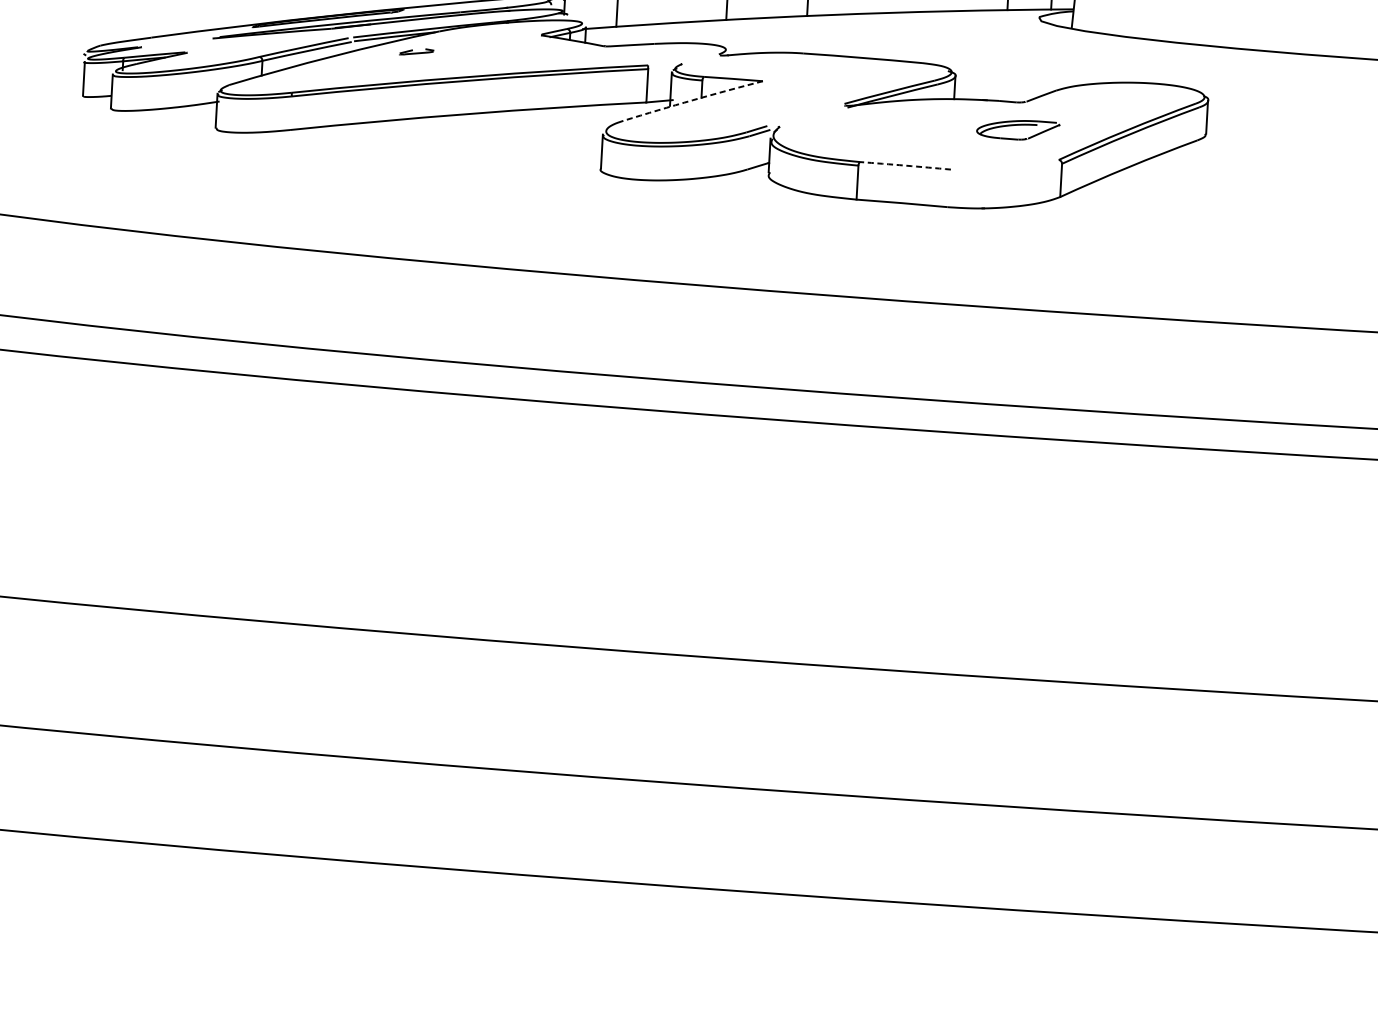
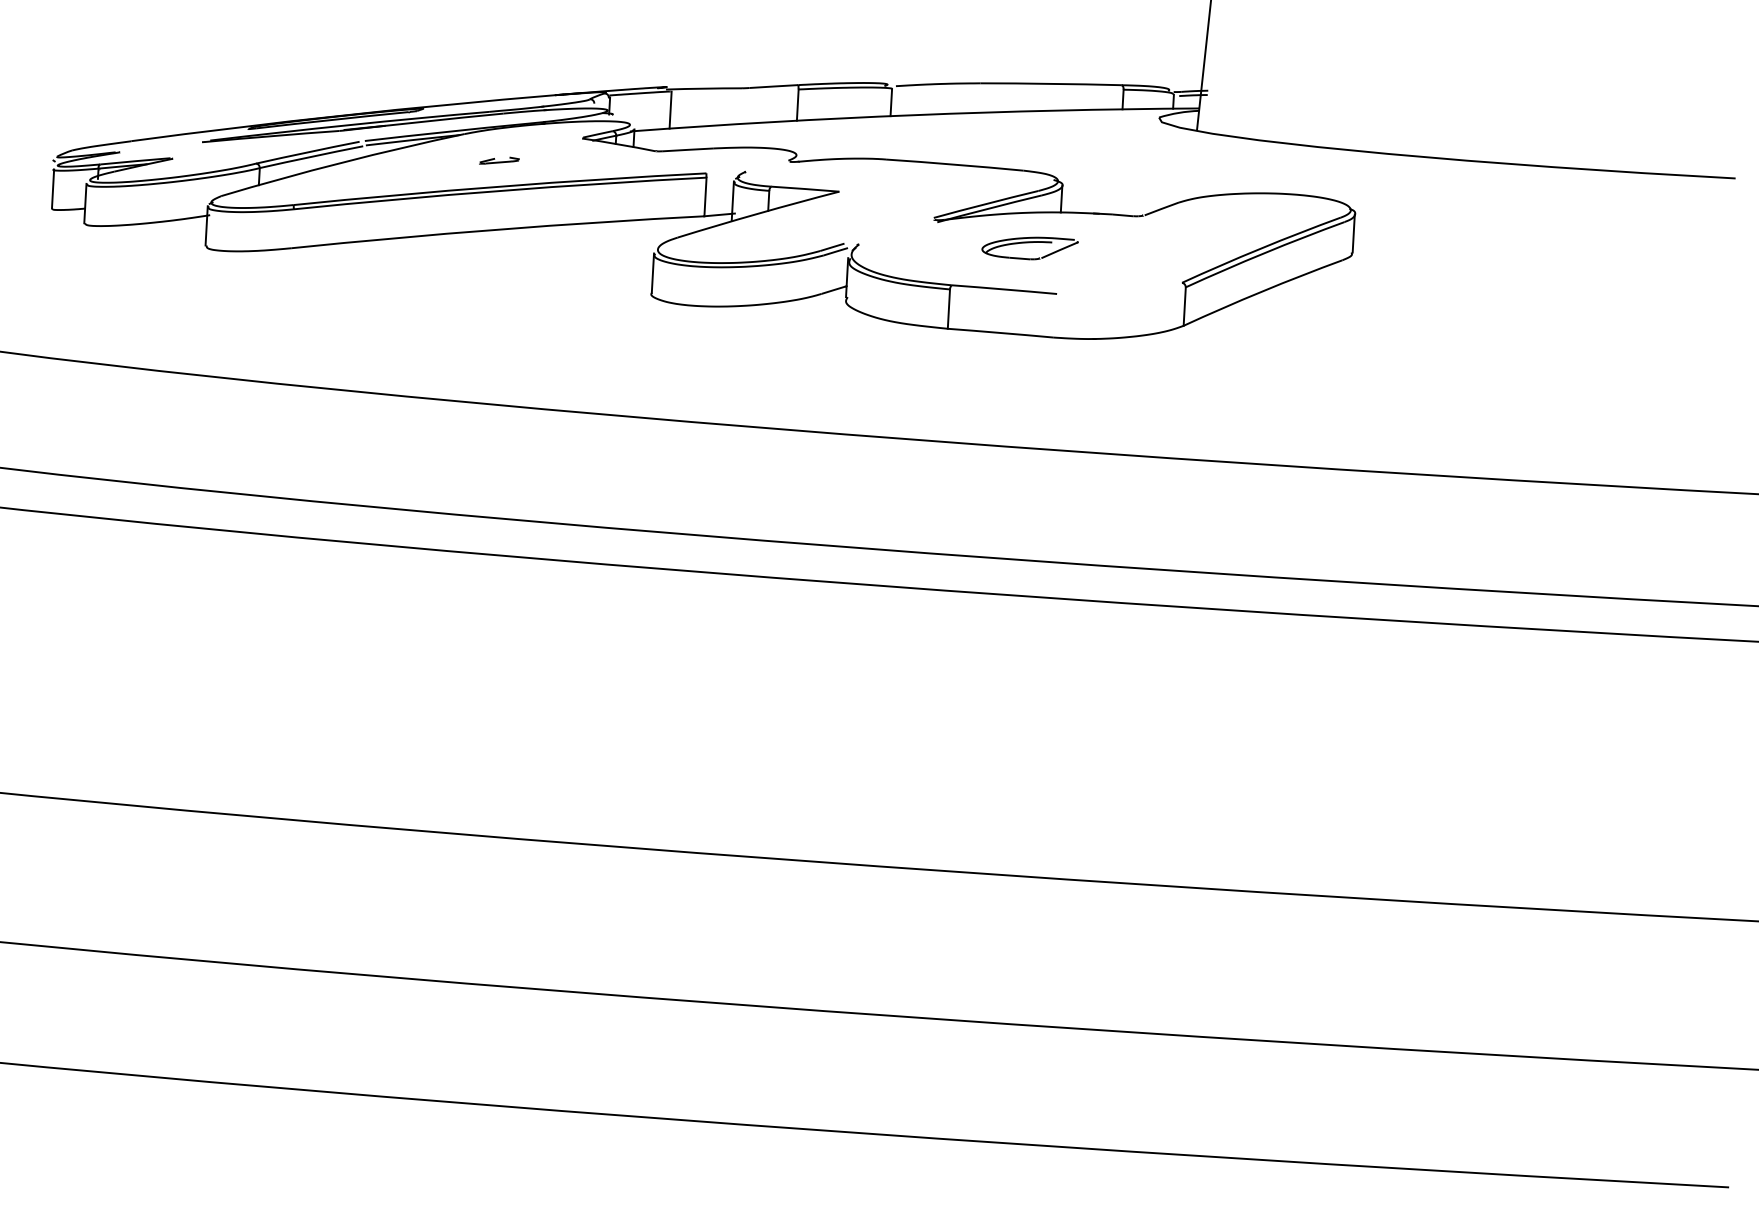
part: (416, 51) -> (499, 160), moved
arc: (693, 100) -> (758, 213), dashed -> solid
part: (1017, 130) -> (1029, 248), moved
arc: (905, 165) -> (1004, 289), dashed -> solid

